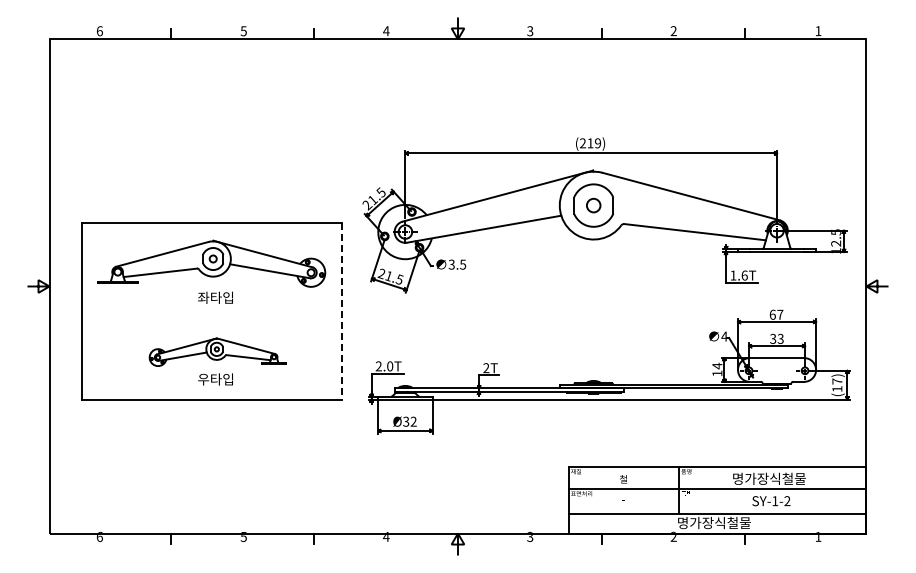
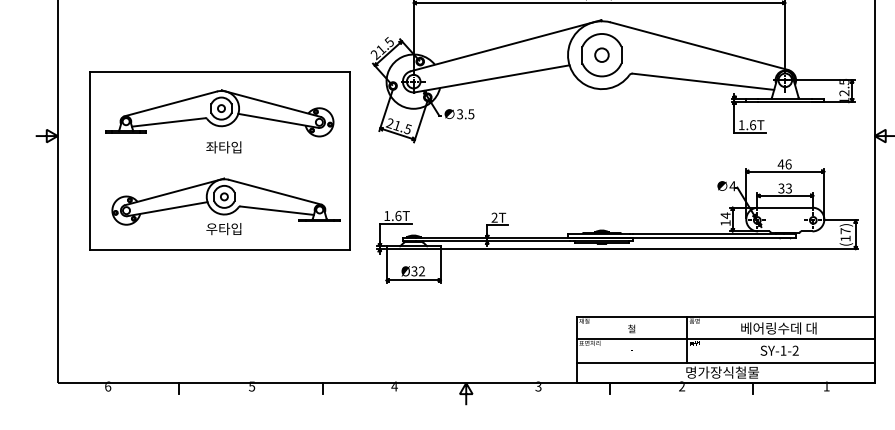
line: (341, 311) -> (349, 161), dashed -> solid
text: (776, 314) -> (784, 164), 67 -> 46
part: (217, 352) -> (225, 202), size x1.67
text: (384, 366) -> (392, 216), 2.0T -> 1.6T
text: (770, 478) -> (778, 328), 명가장식철물 -> 베어링수데 대

